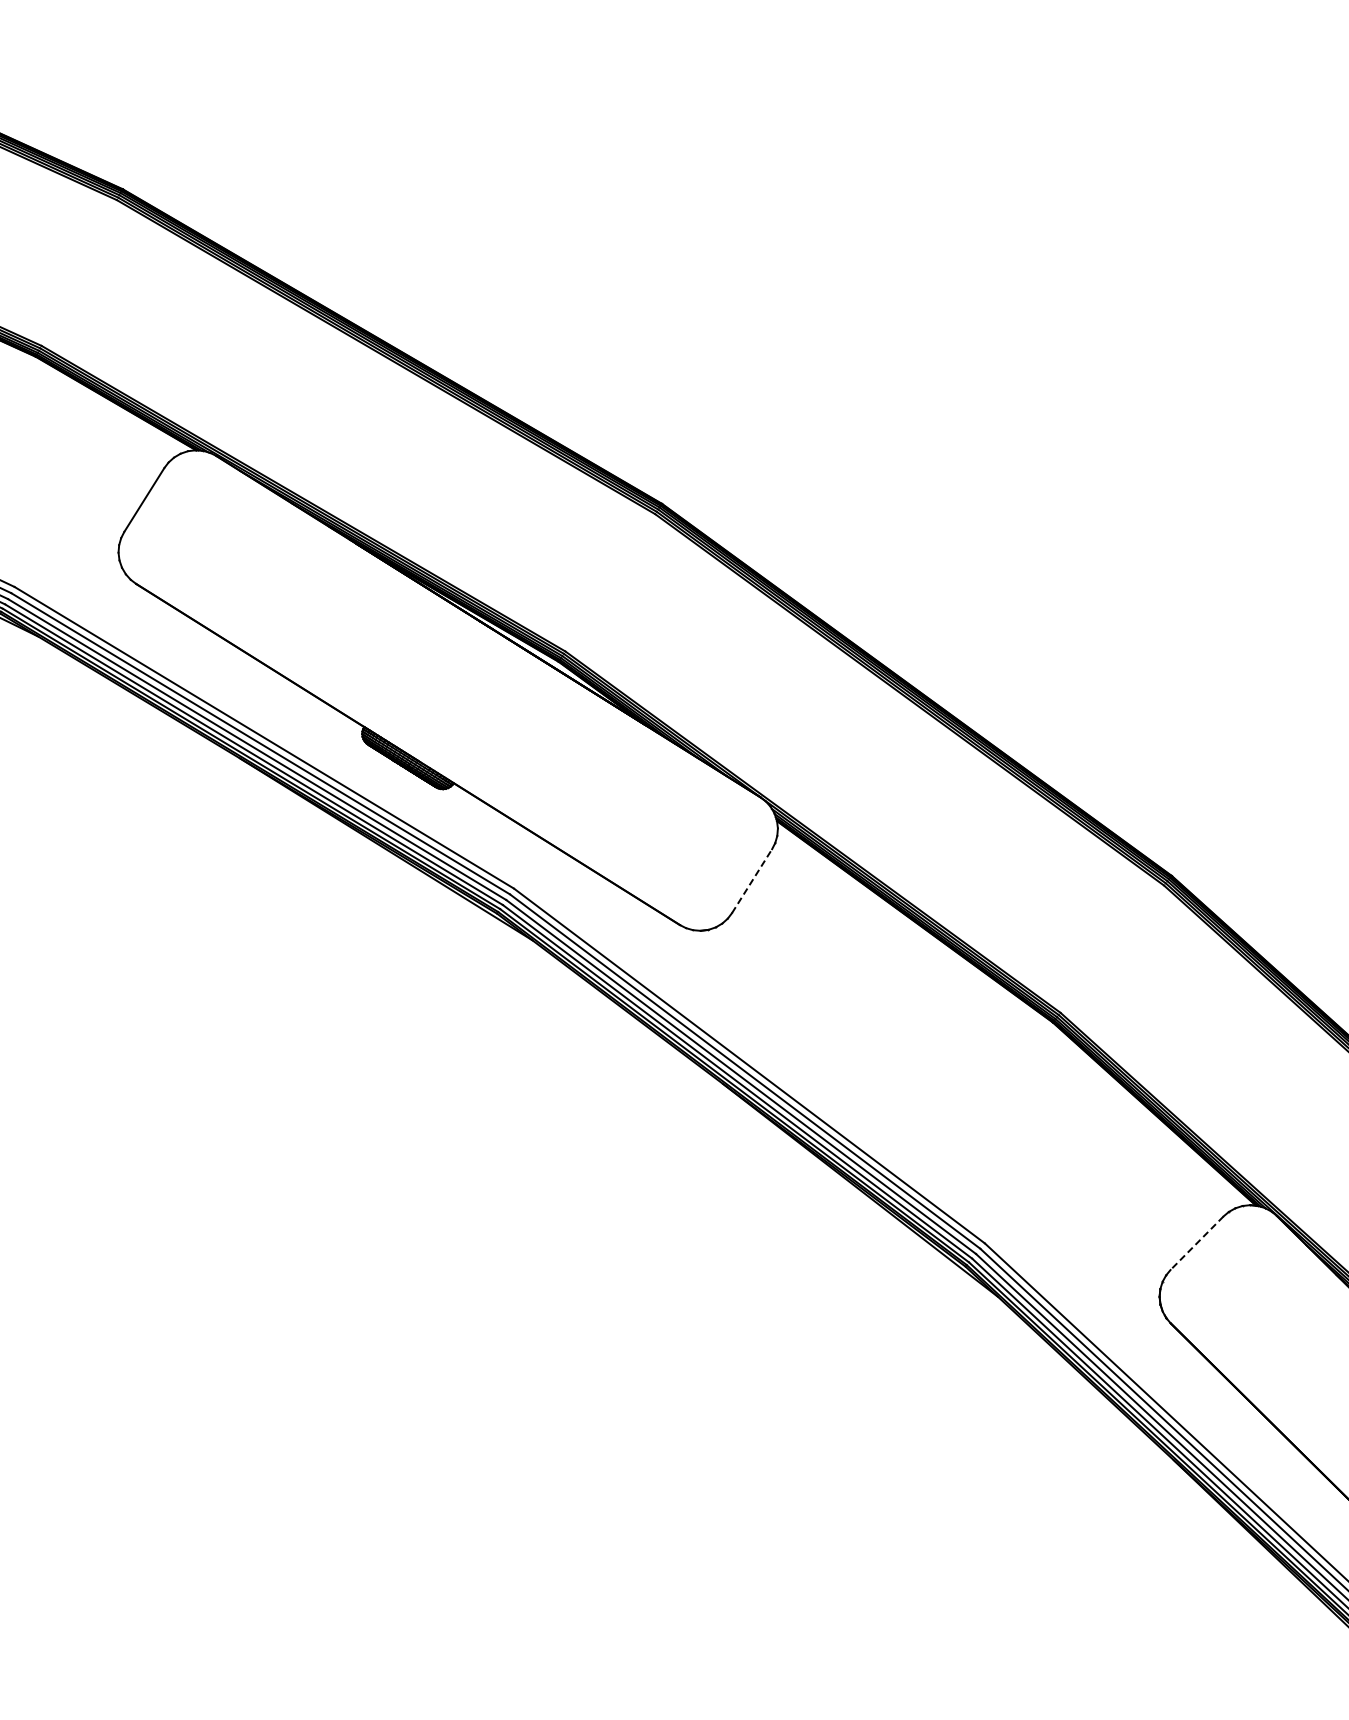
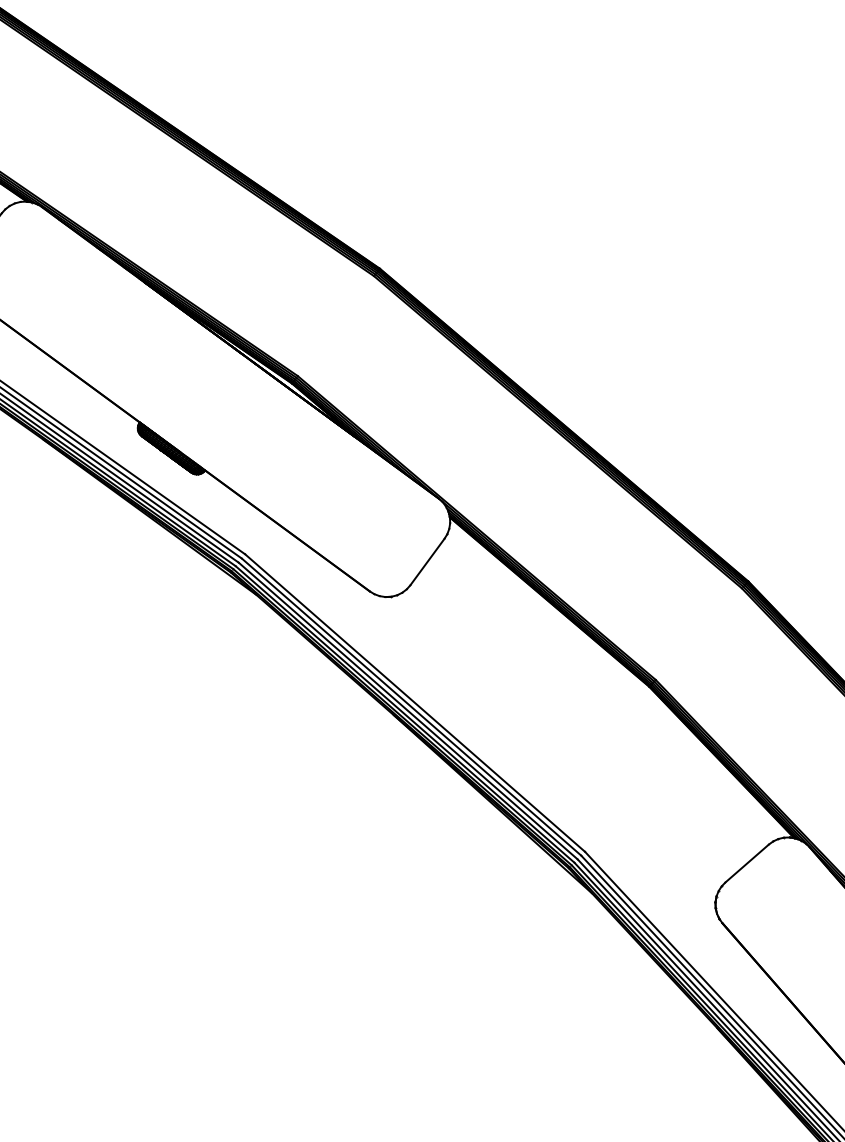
line: (752, 881) -> (427, 562), dashed -> solid
line: (1197, 1243) -> (747, 863), dashed -> solid

